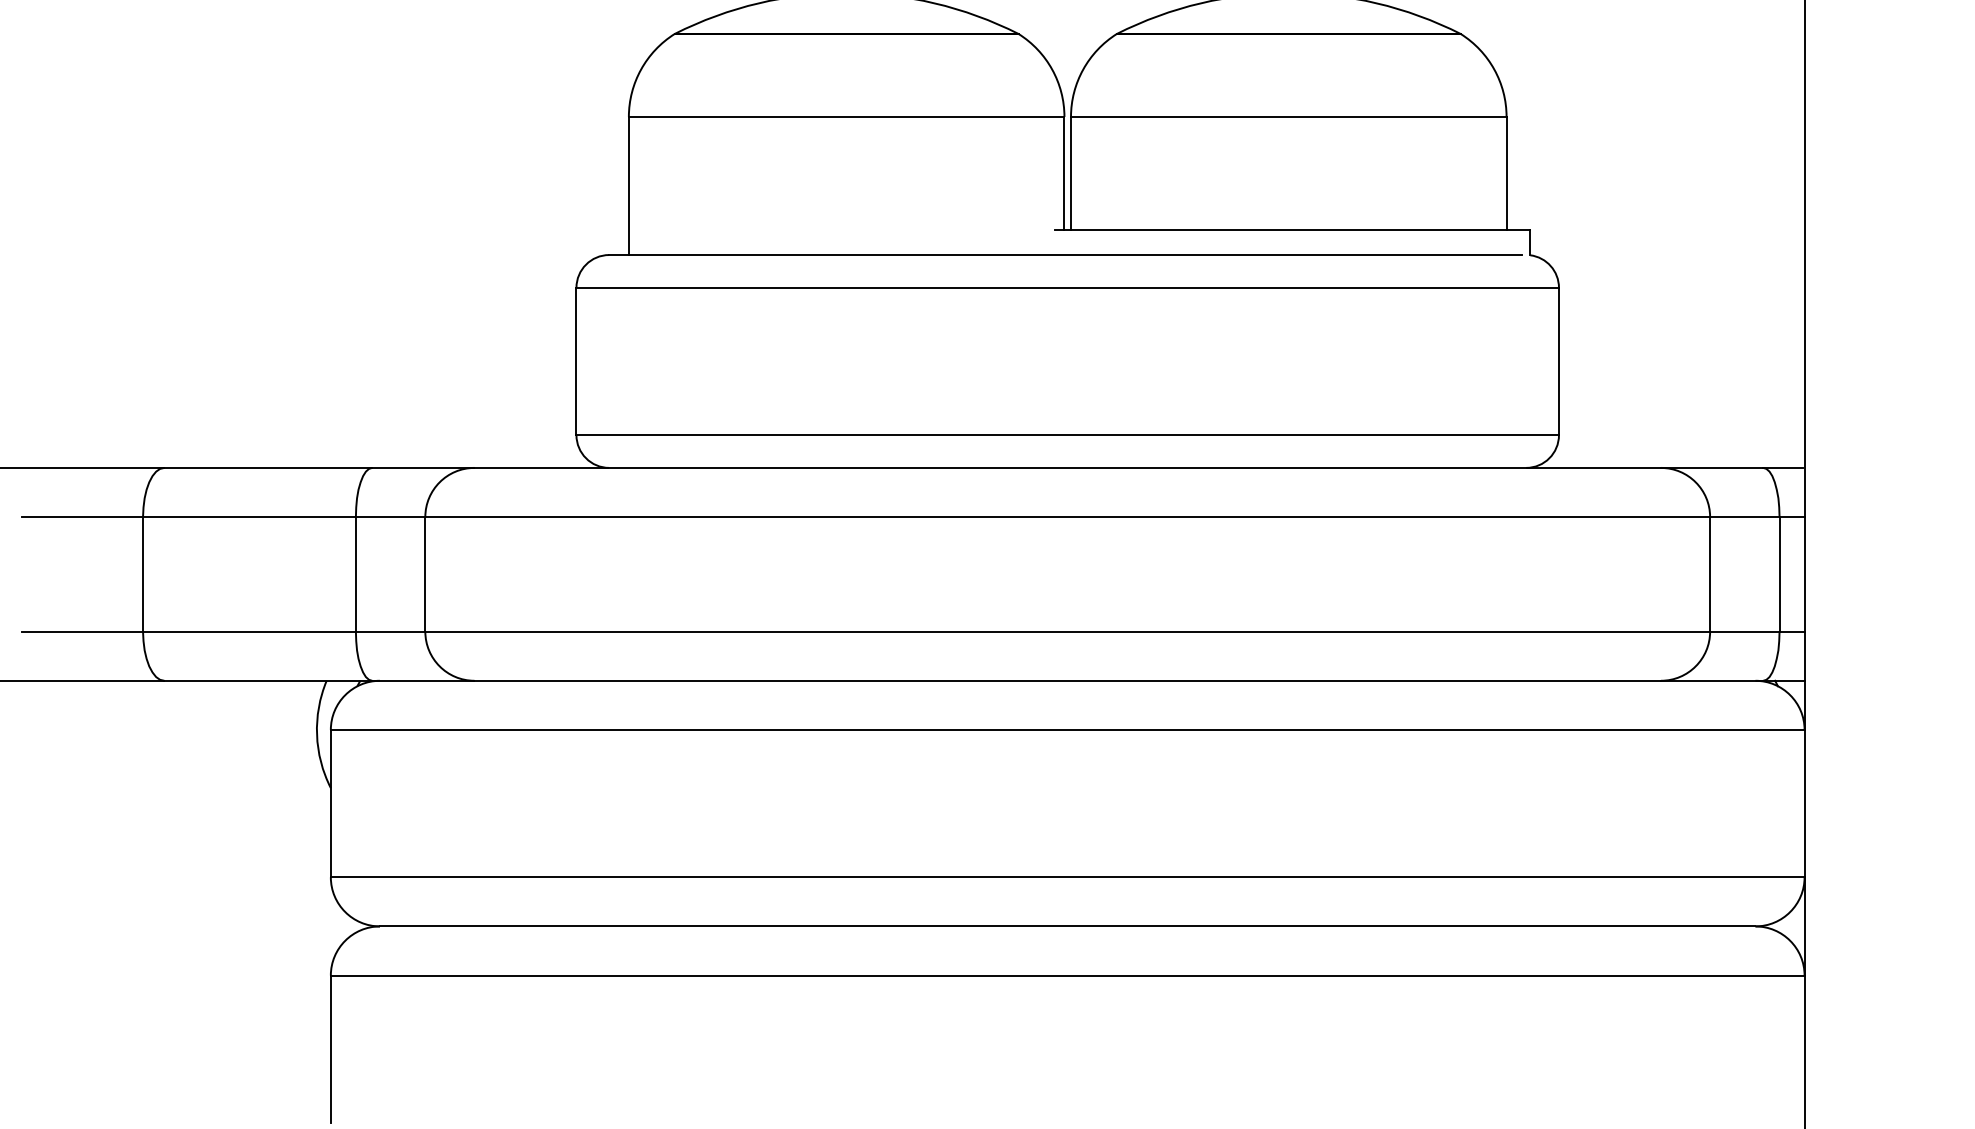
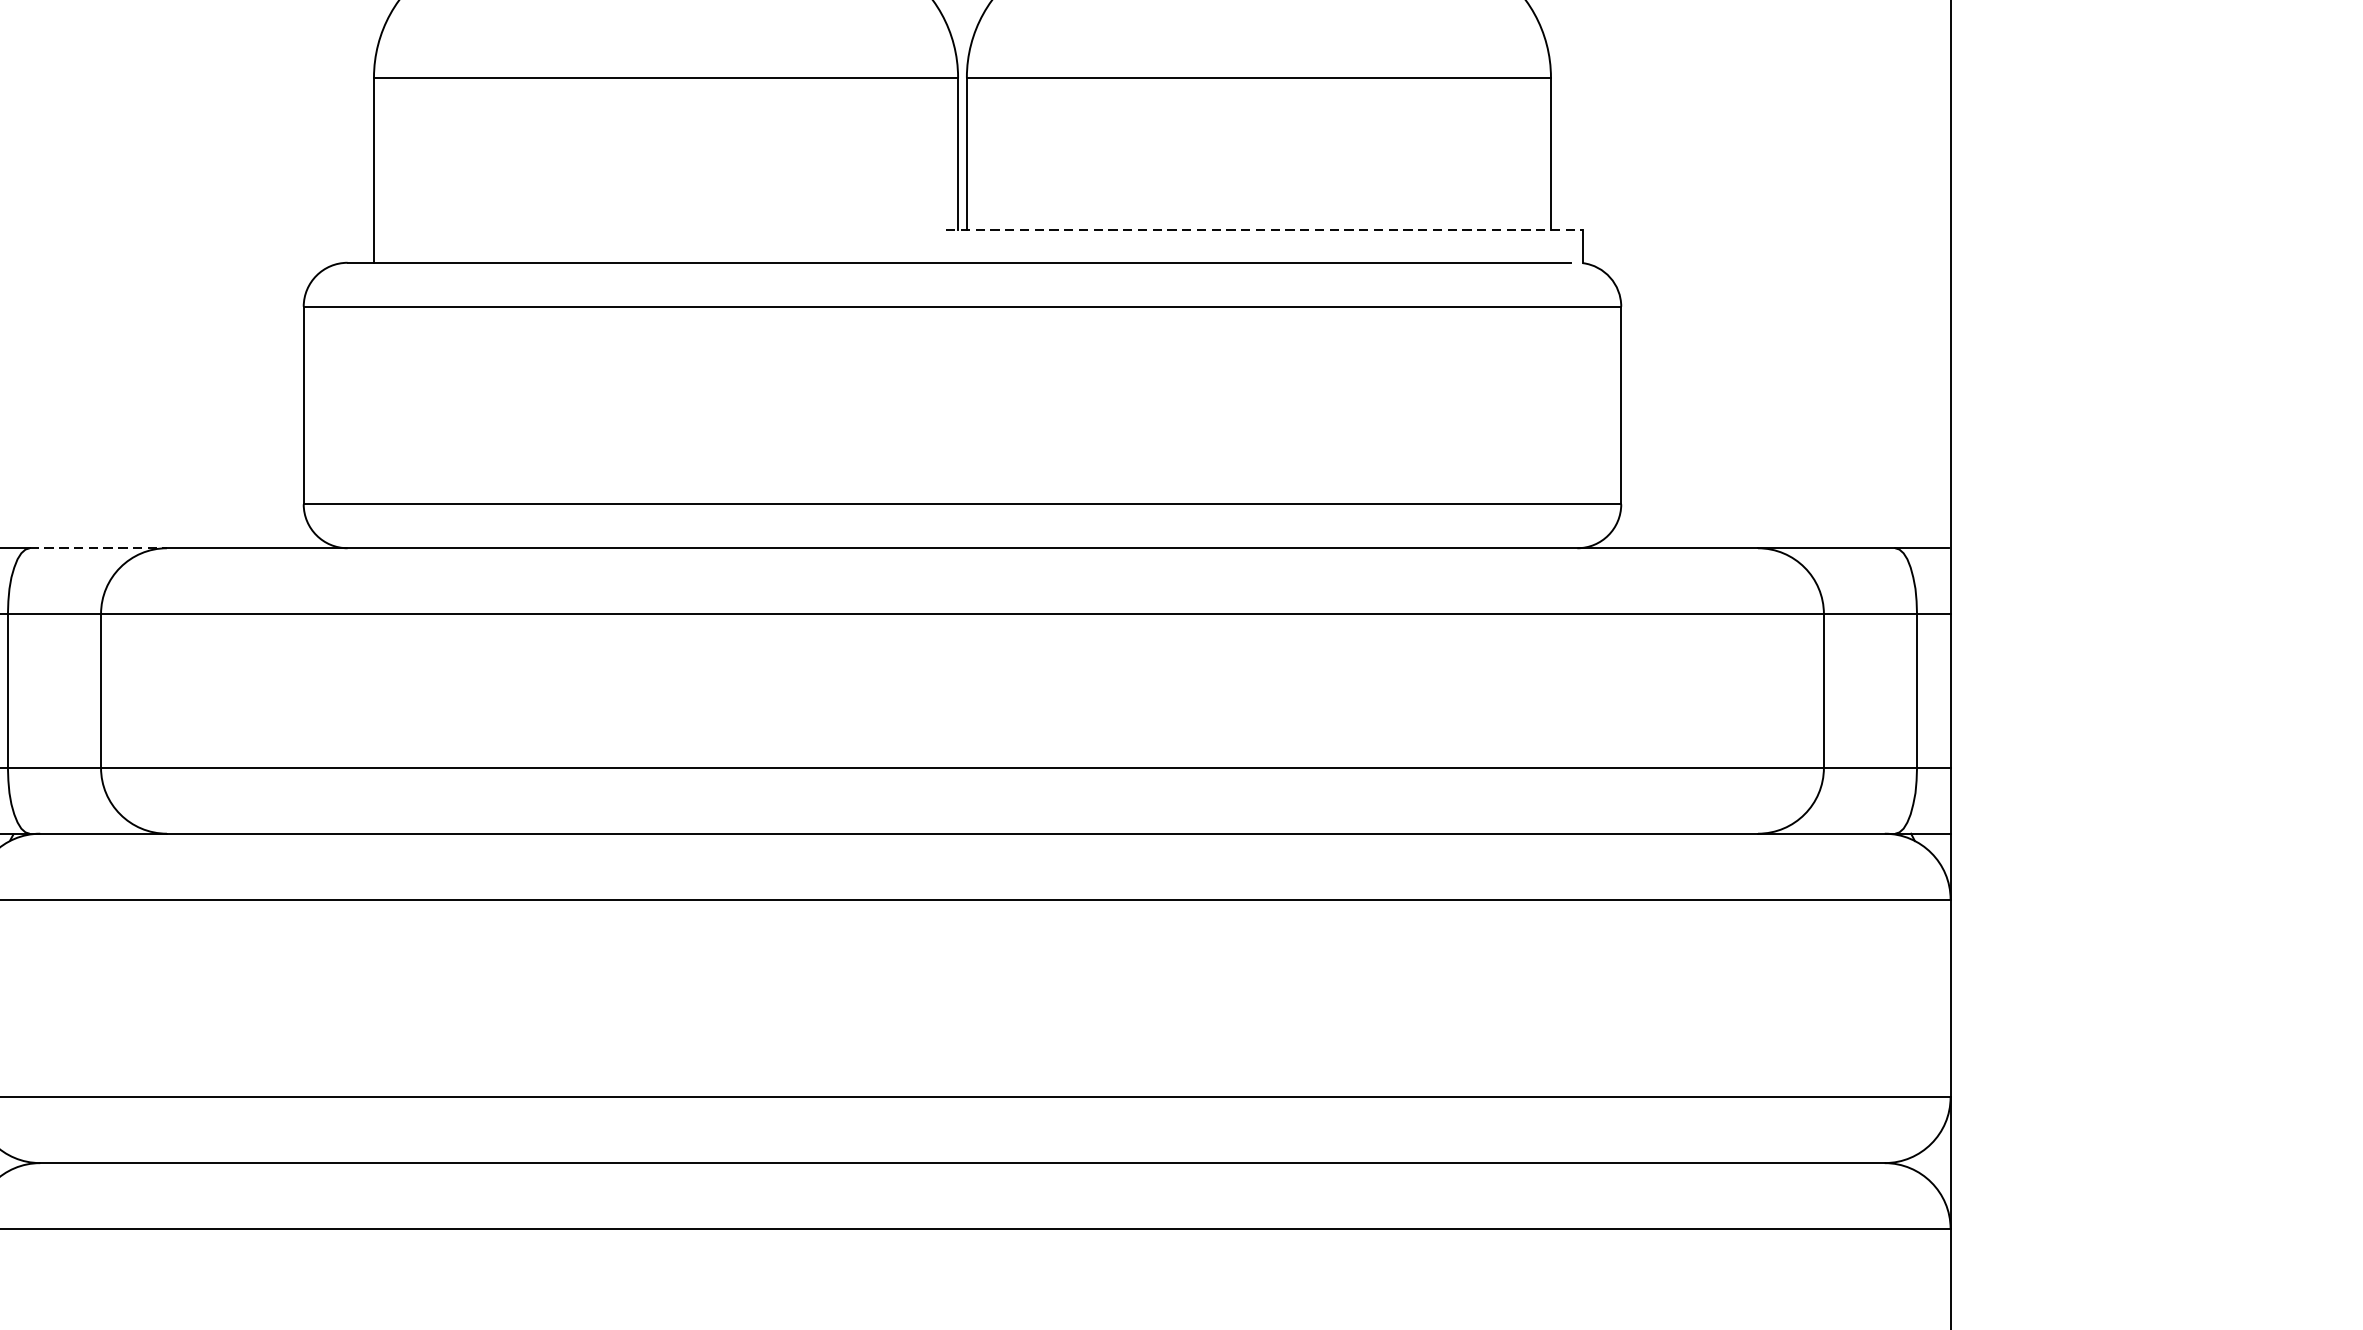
line: (1293, 230) -> (1265, 229), solid -> dashed
line: (423, 467) -> (98, 547), solid -> dashed

